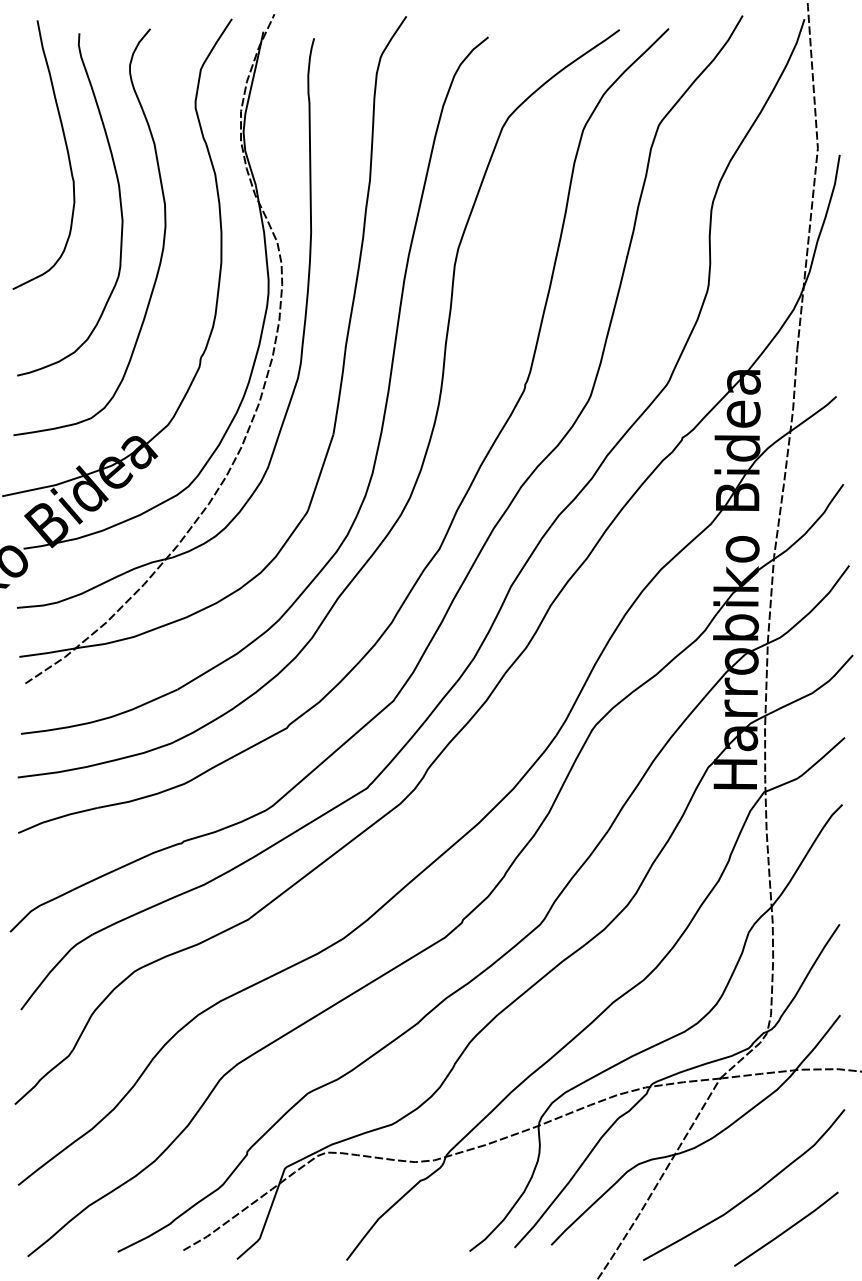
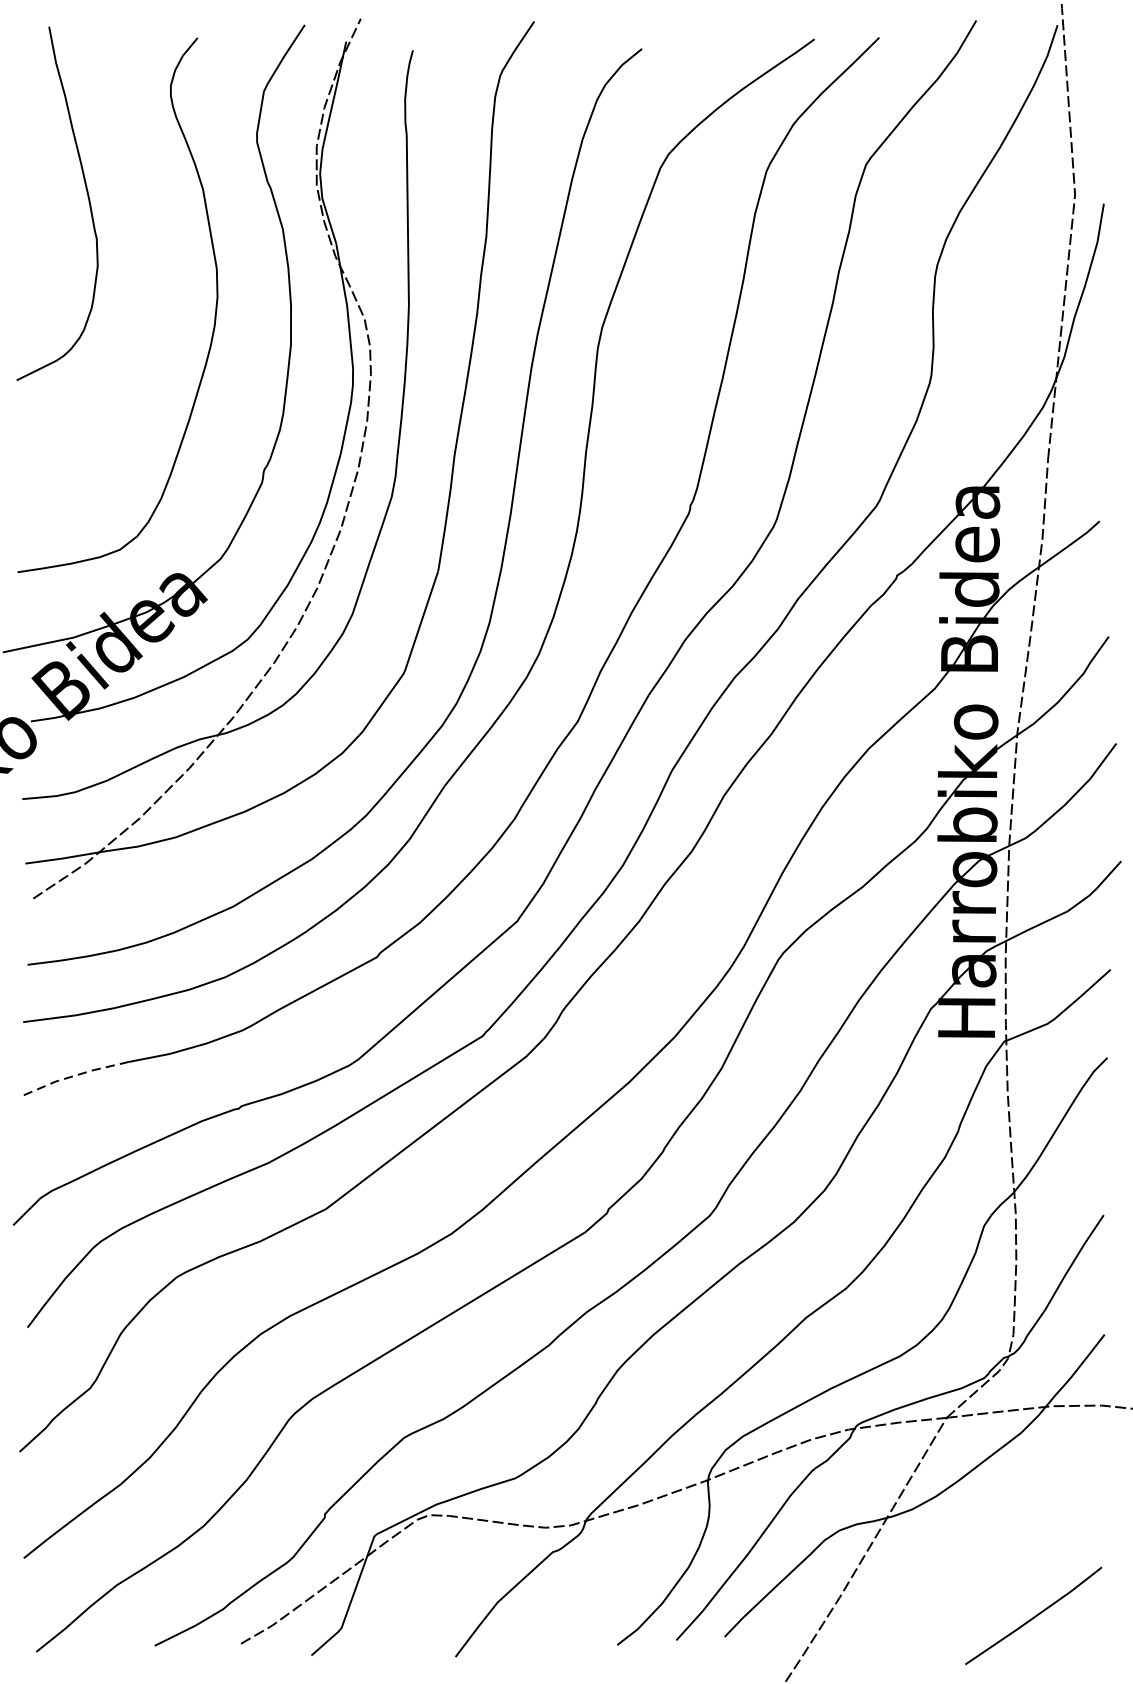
curve: (119, 202) -> (157, 266), removed
line: (57, 818) -> (75, 1075), solid -> dashed
curve: (751, 1193) -> (987, 1568), removed

